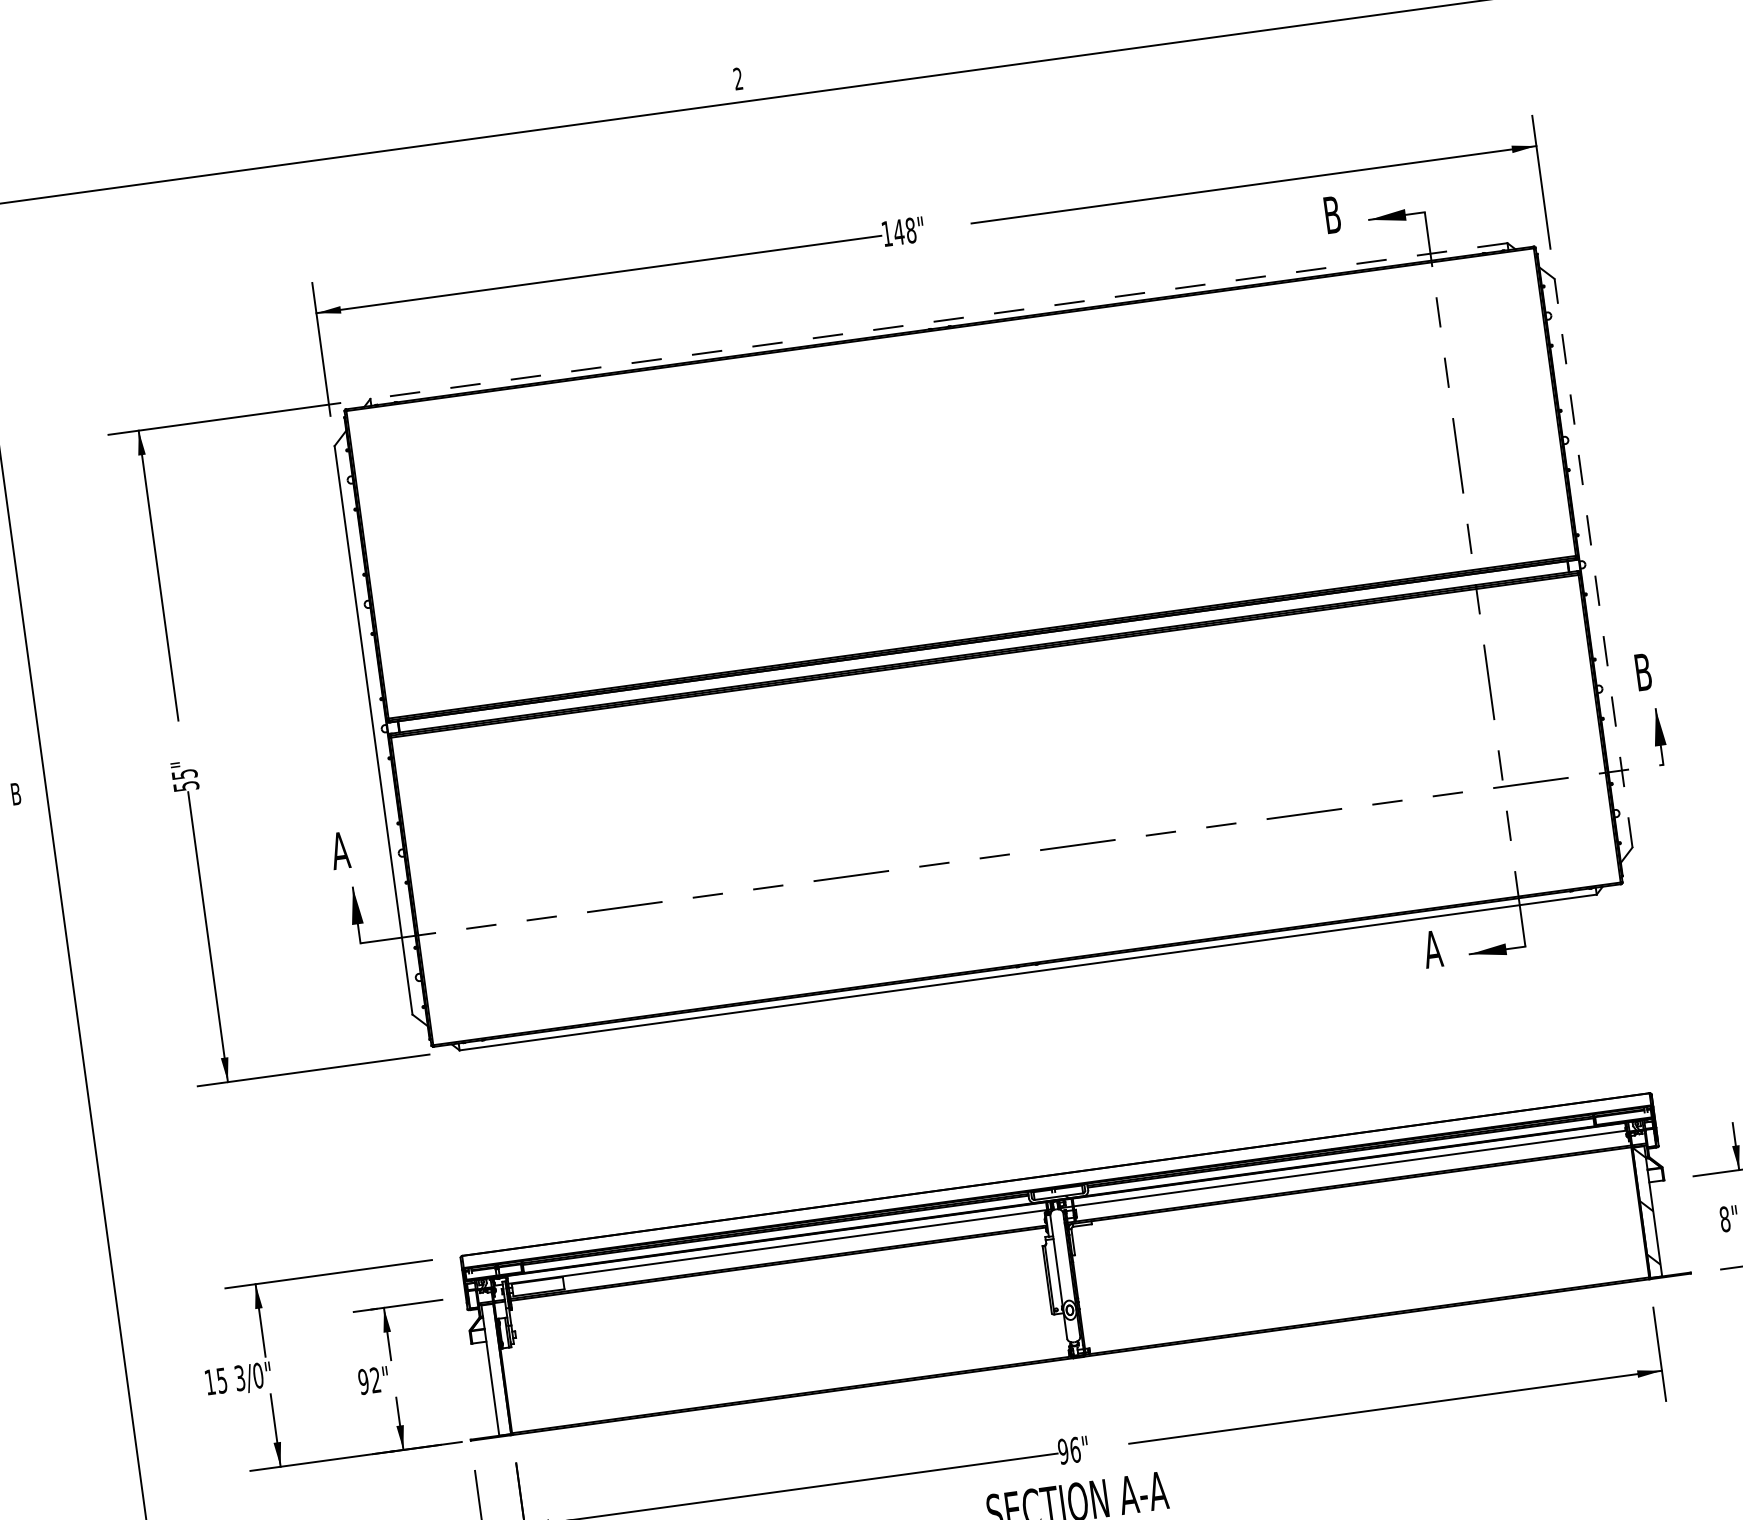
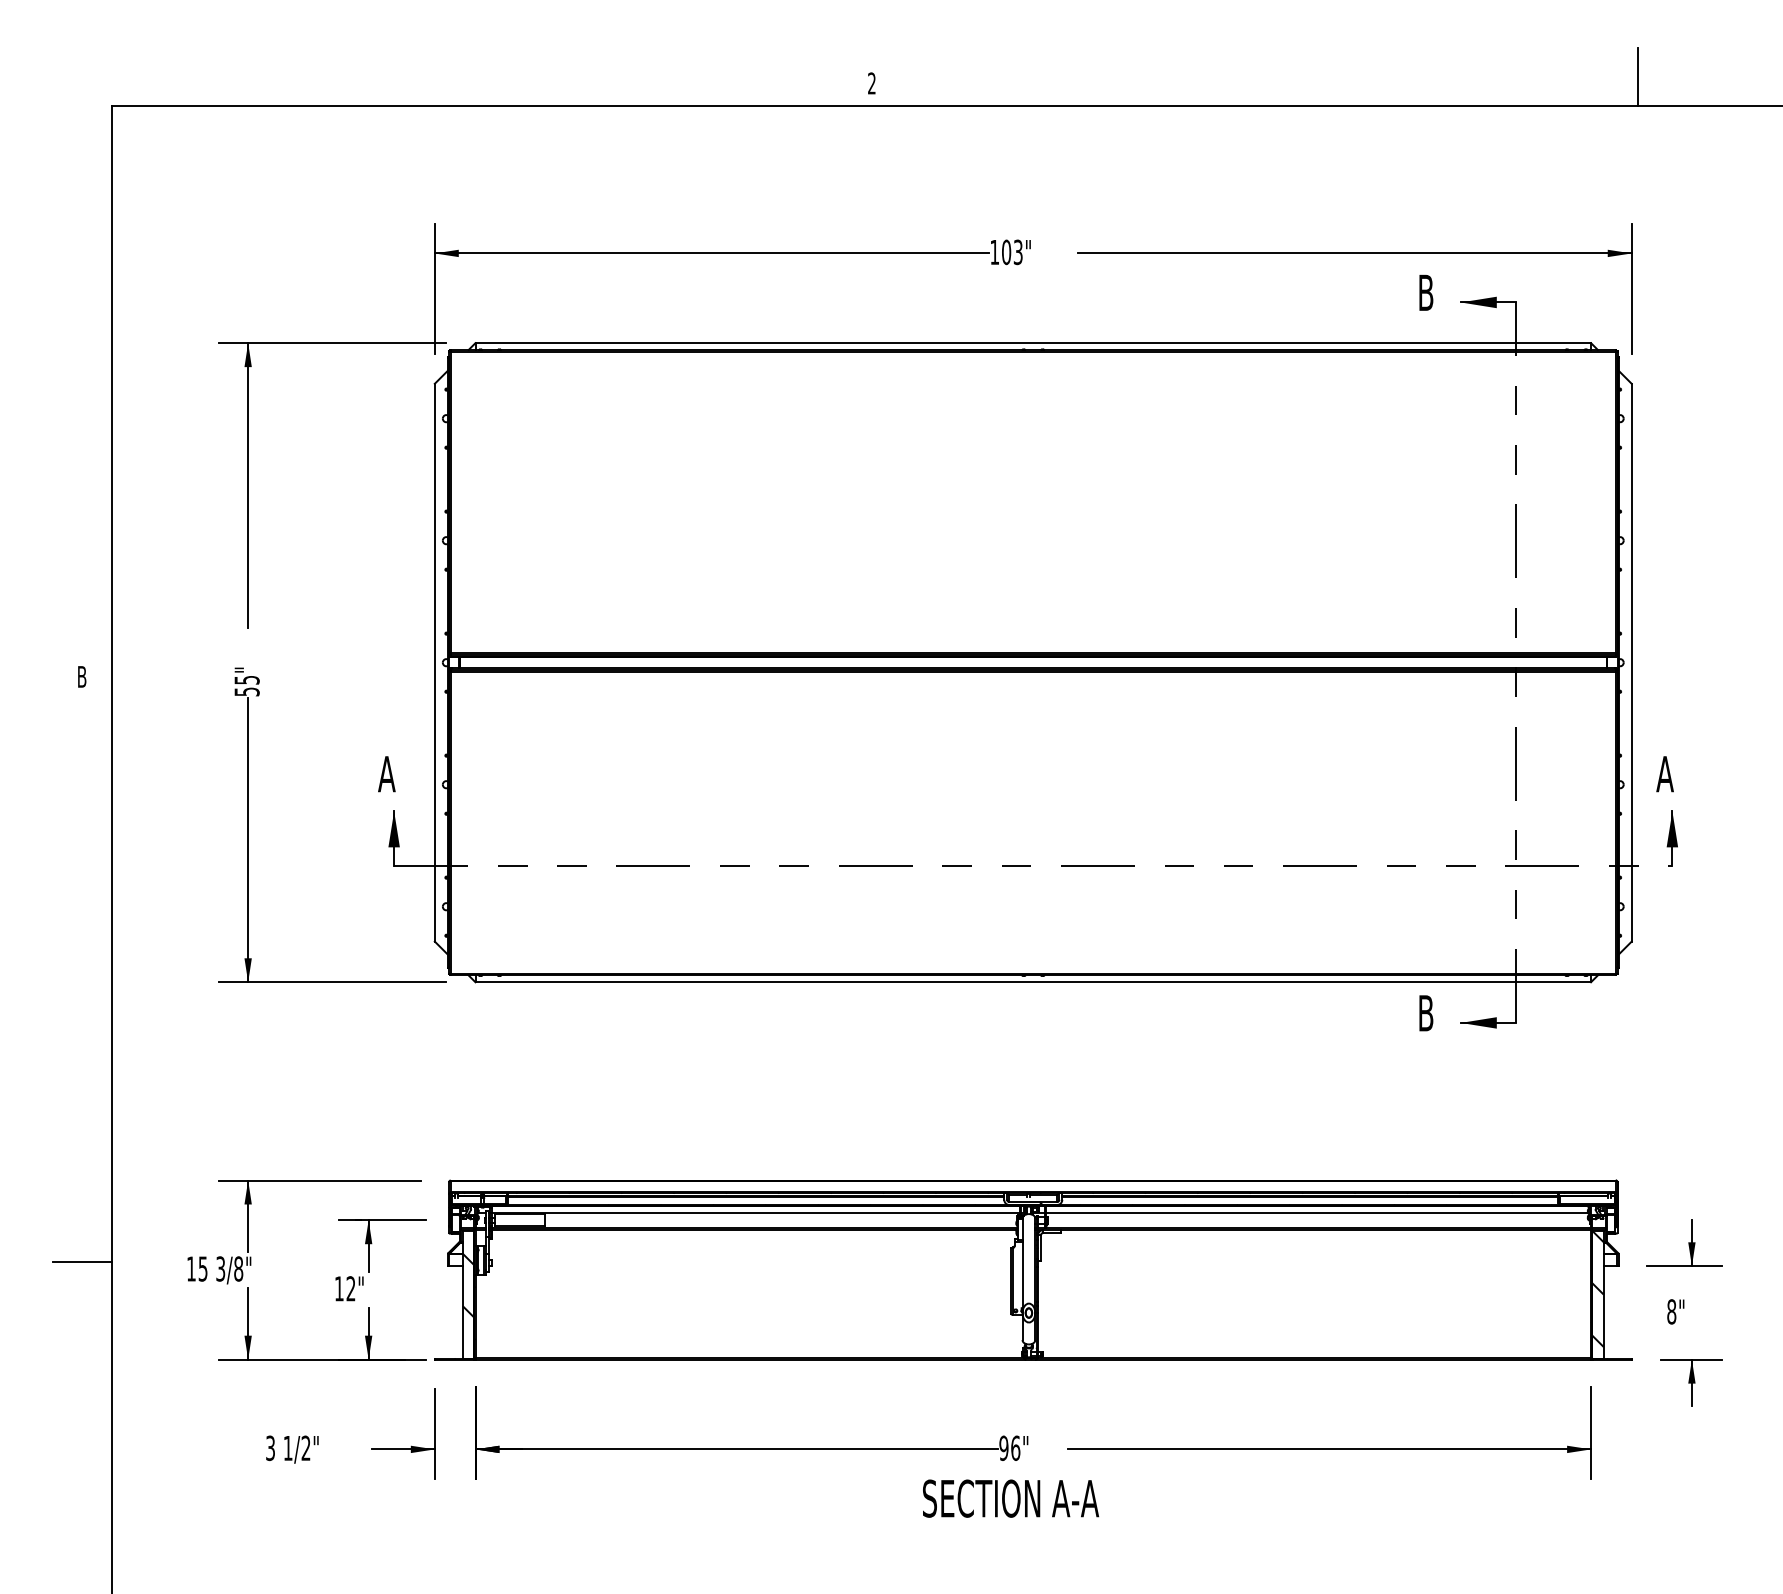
text: (904, 231) -> (1011, 252), 148" -> 103"
line: (939, 321) -> (1033, 343), dashed -> solid
line: (1593, 563) -> (1631, 662), dashed -> solid
text: (1642, 672) -> (1664, 774), B -> A
text: (1432, 949) -> (1425, 1013), A -> B
text: (258, 1375) -> (238, 1268), 3/0" -> 3/8"
hatch: (497, 1380) -> (468, 1305), added
text: (362, 1381) -> (338, 1288), 92" -> 12"
line: (98, 1389) -> (82, 1261), added

